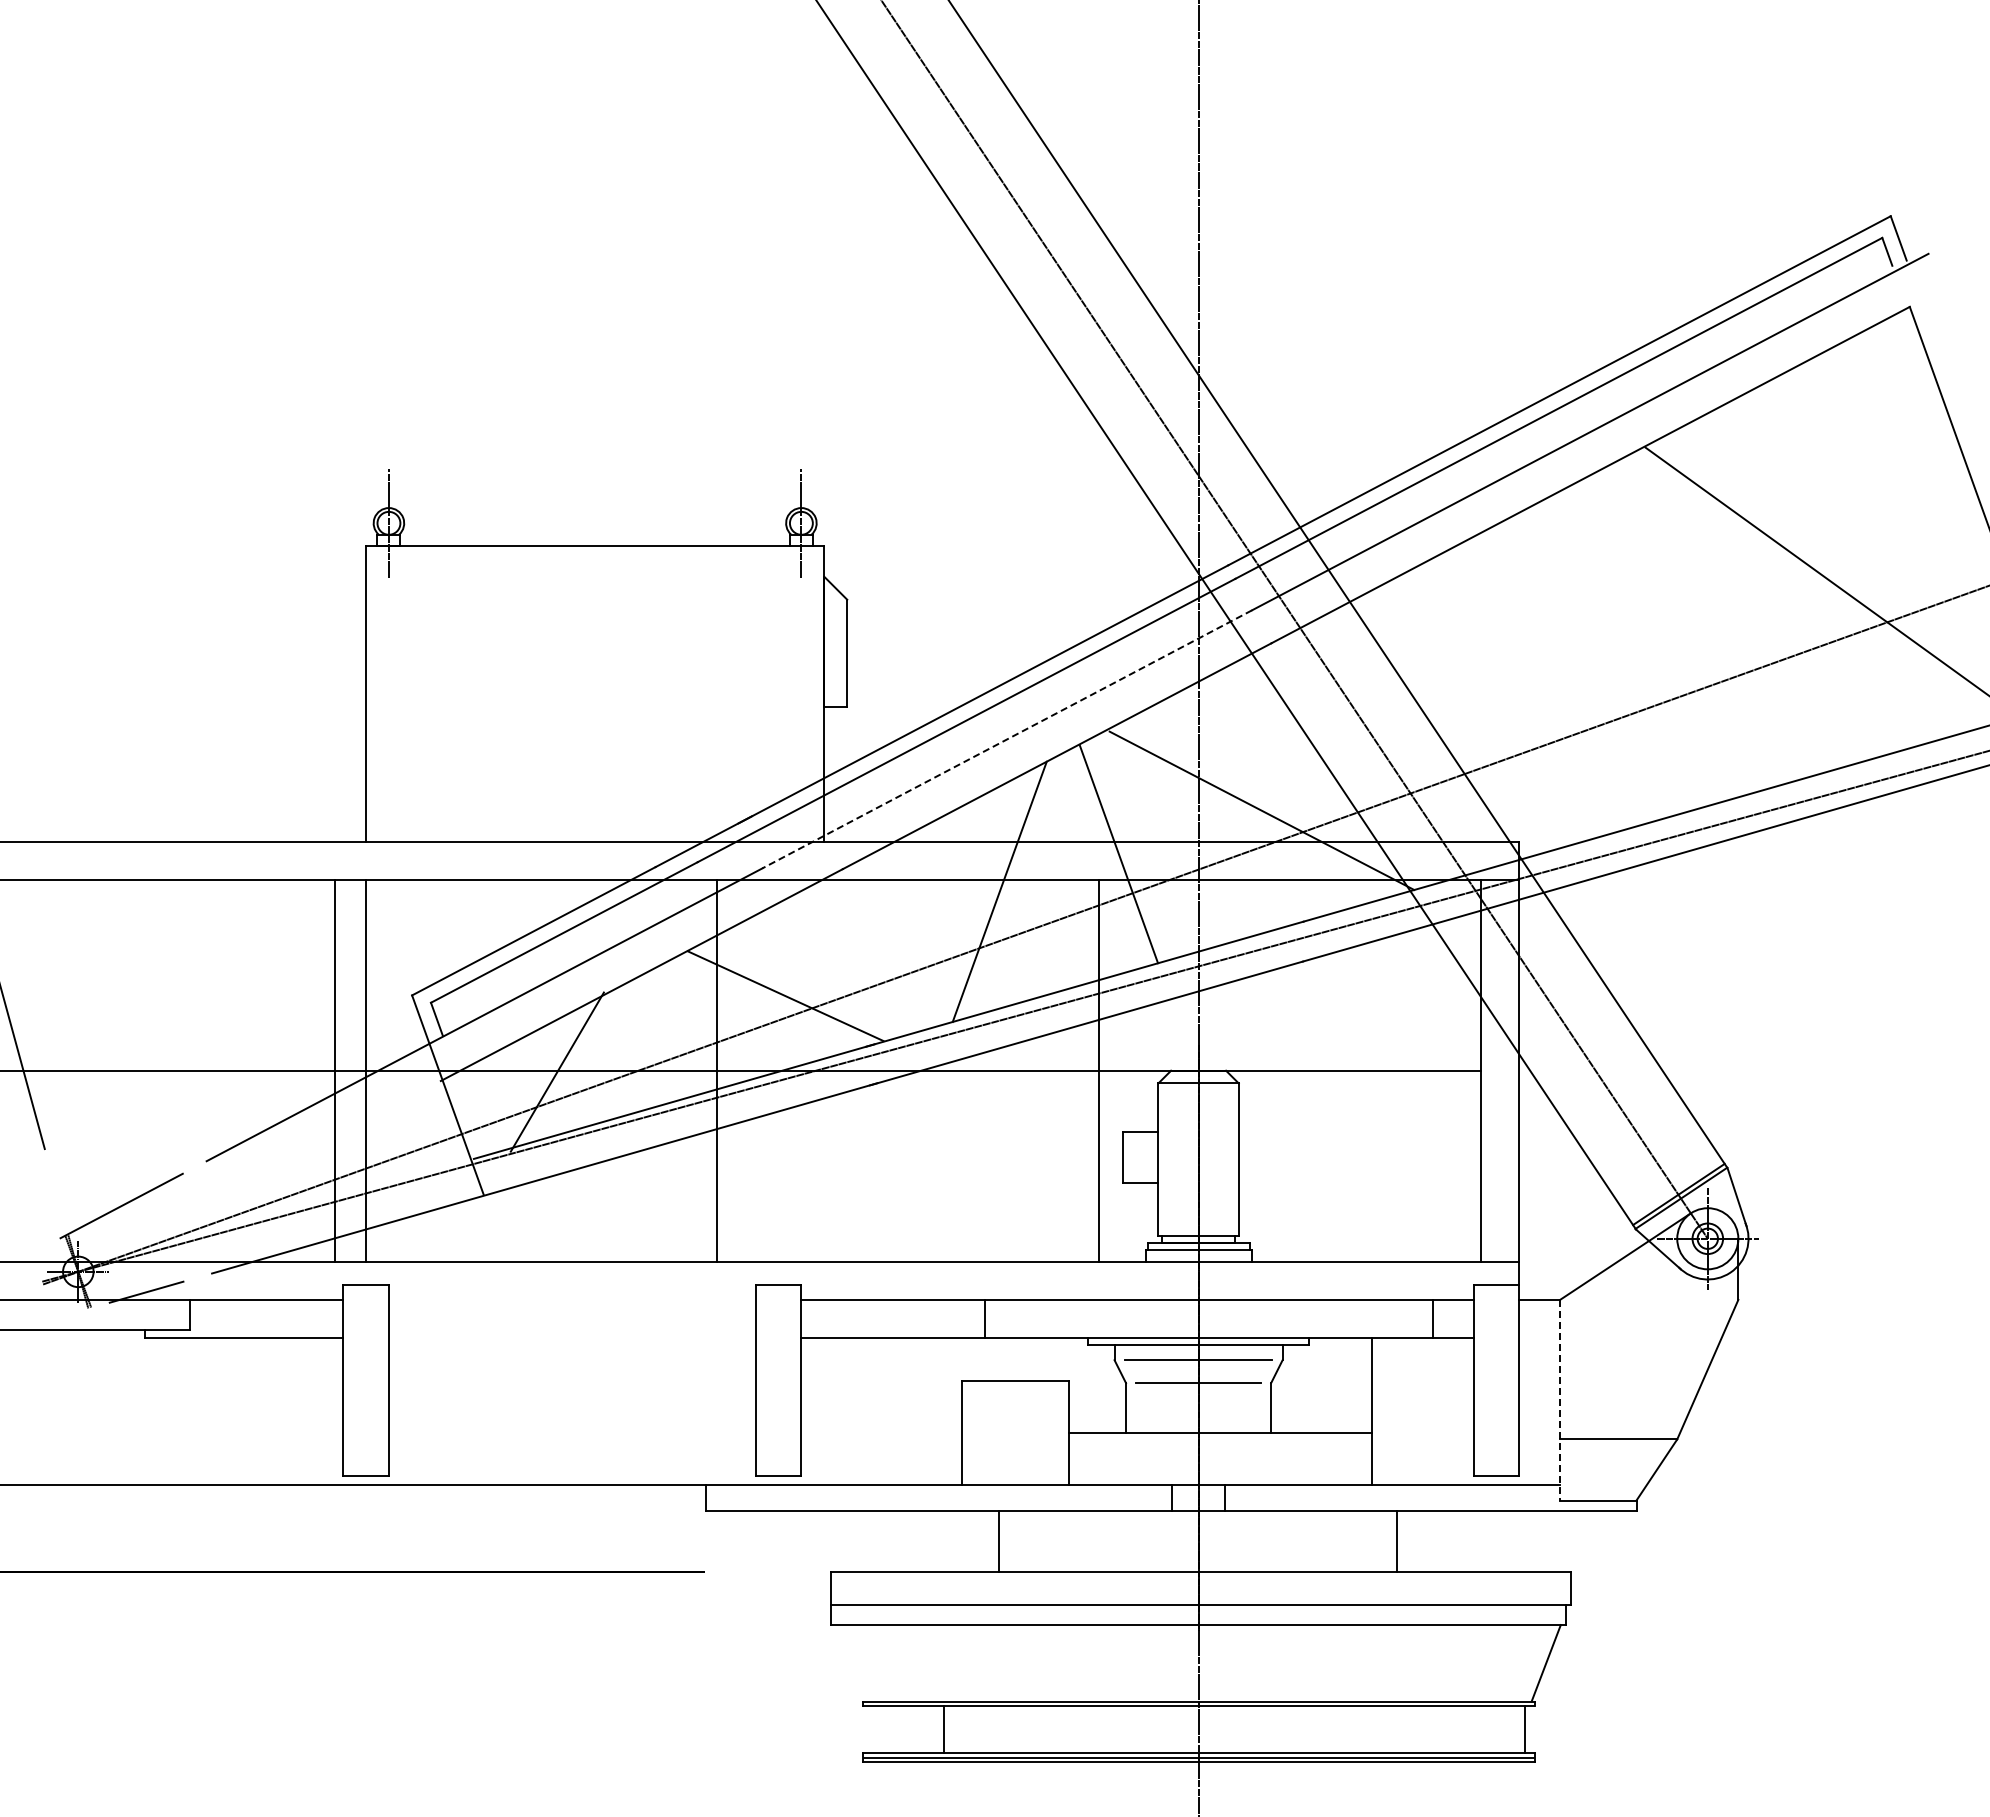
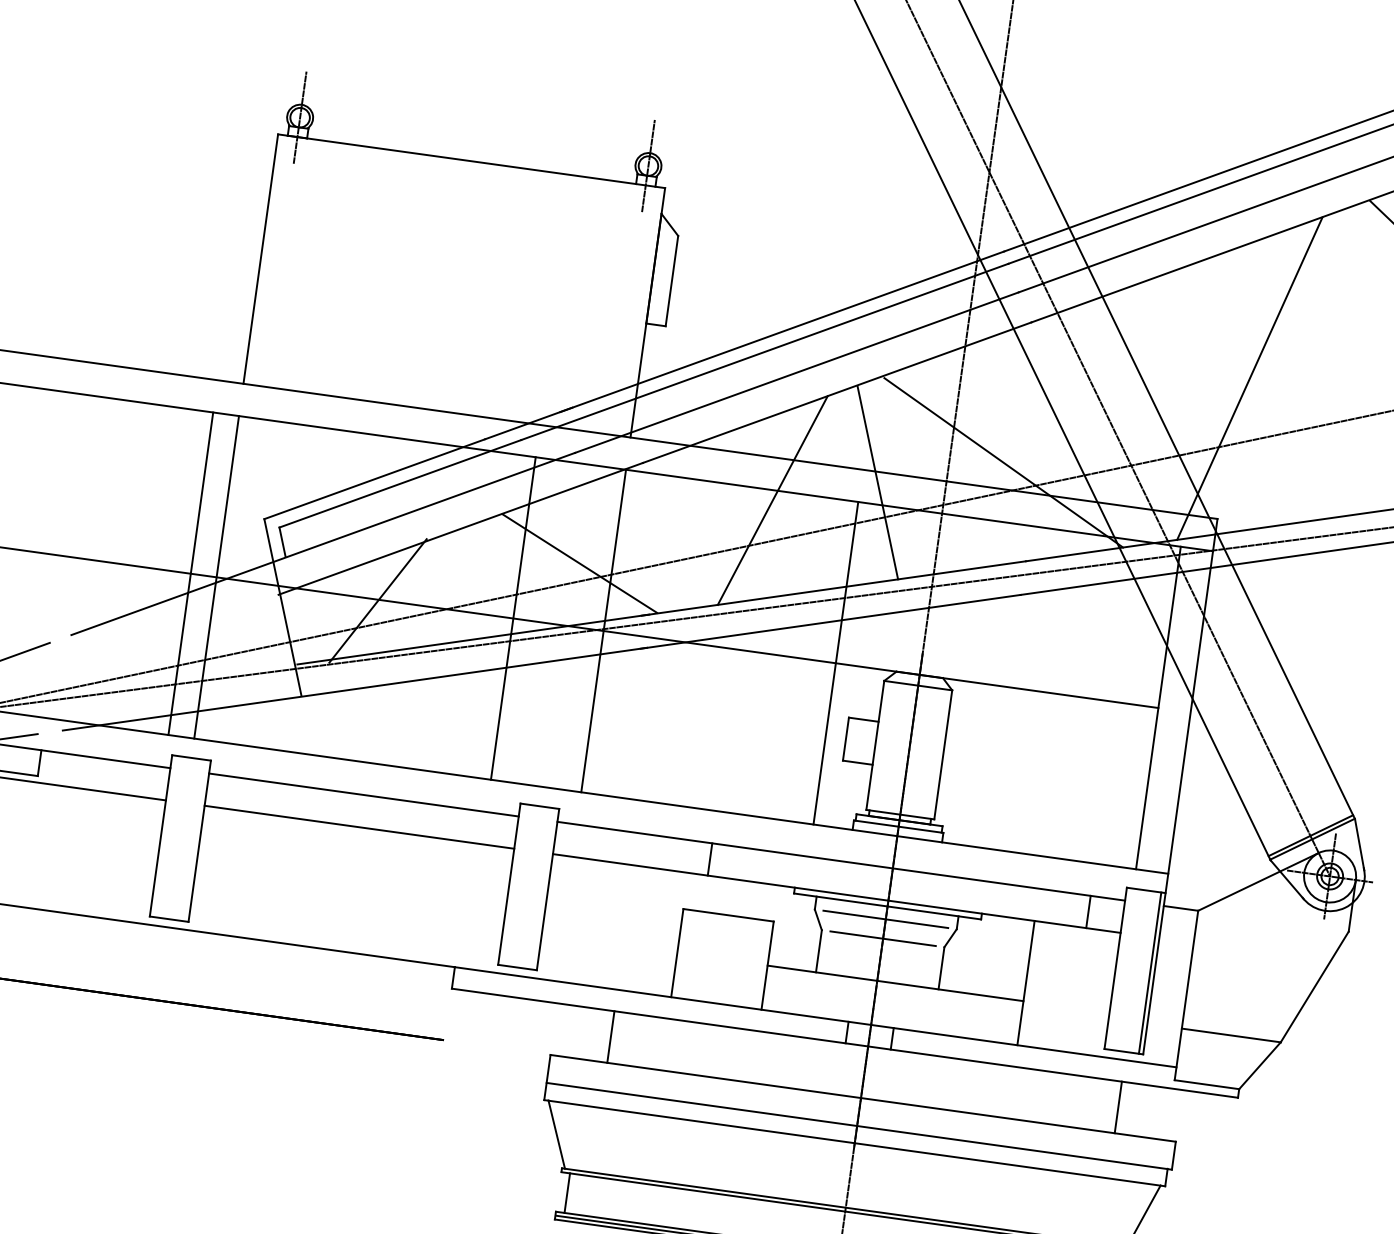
line: (1533, 673) -> (1249, 378), added
line: (1007, 739) -> (797, 372), dashed -> solid
line: (824, 1070) -> (603, 630), added
line: (571, 1299) -> (363, 794), added
line: (571, 1338) -> (358, 827), added
line: (1514, 1379) -> (1150, 972), added
line: (1560, 1400) -> (1186, 995), dashed -> solid
line: (999, 1540) -> (611, 1036), moved
line: (1397, 1540) -> (1118, 1106), moved
line: (850, 1662) -> (556, 1133), added
line: (943, 1729) -> (567, 1193), moved

